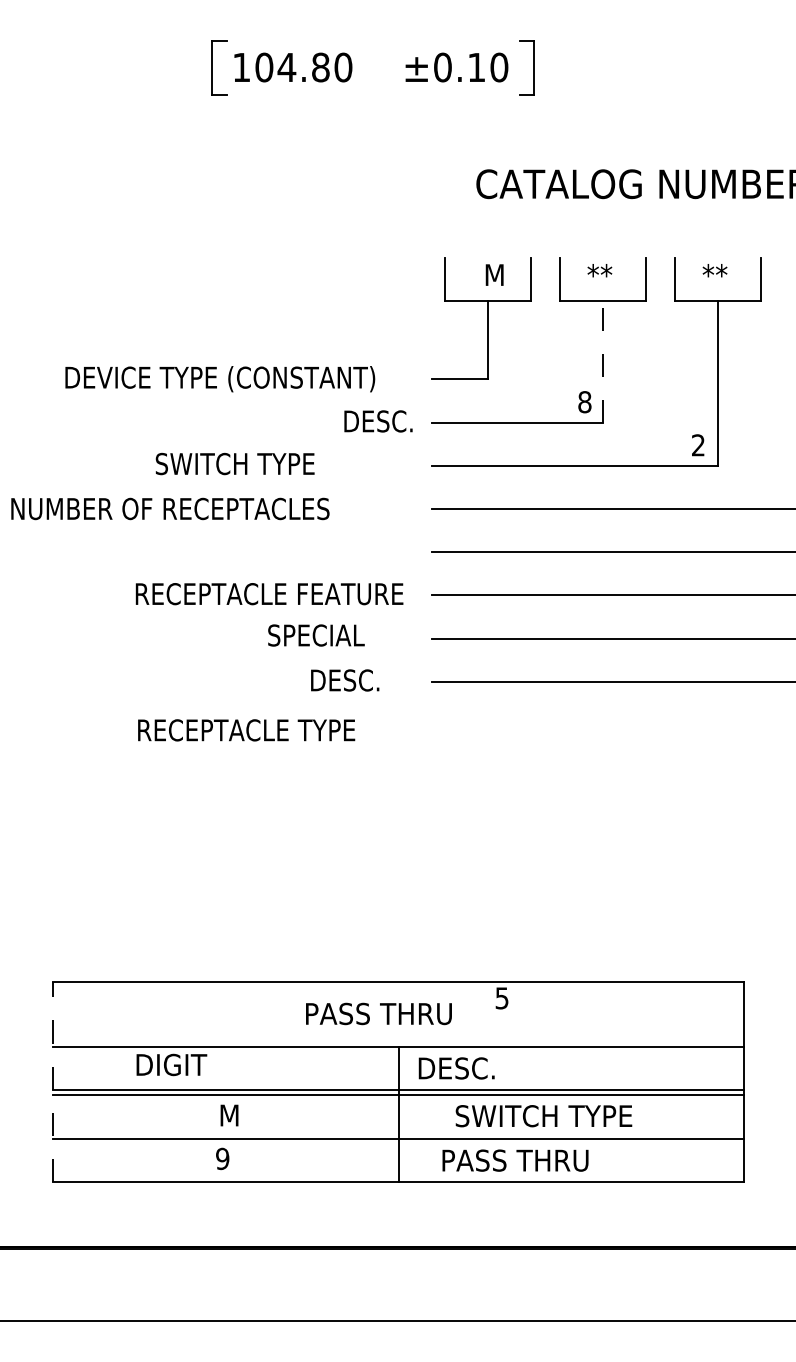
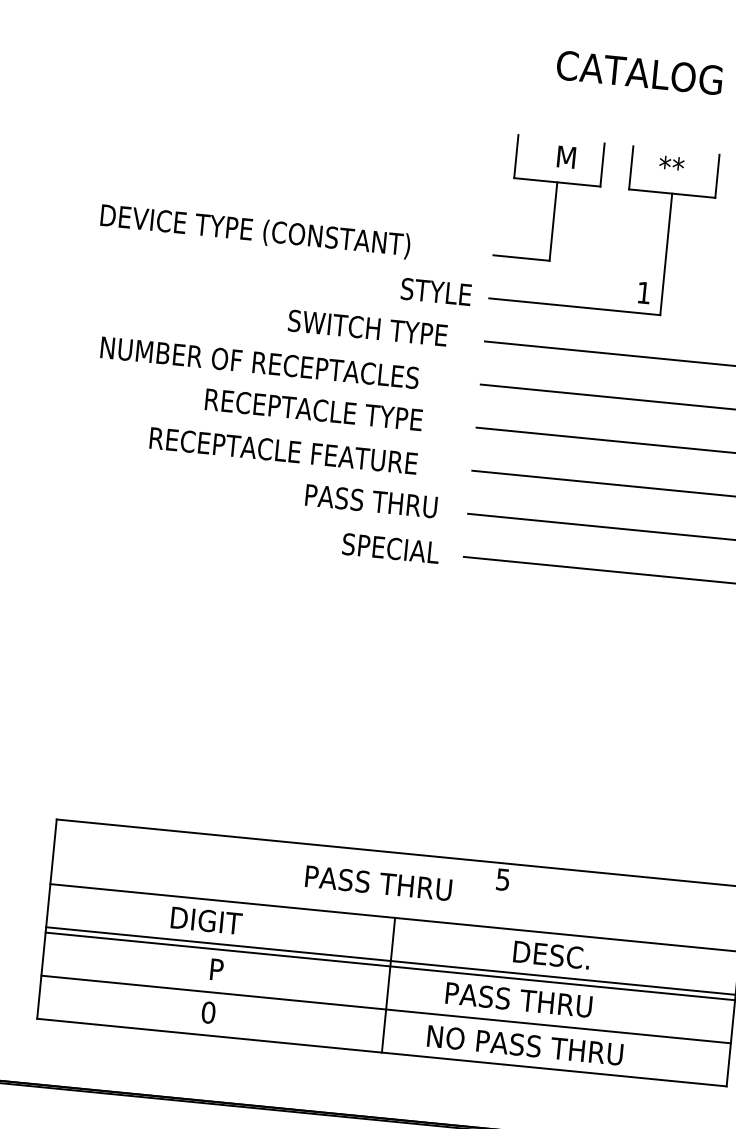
line: (603, 361) -> (666, 254), dashed -> solid
text: (220, 379) -> (255, 232), moved
text: (584, 402) -> (643, 293), 8 -> 1
text: (378, 421) -> (436, 292), DESC. -> STYLE
text: (234, 463) -> (367, 327), moved
text: (170, 508) -> (260, 362), moved
text: (269, 594) -> (283, 451), moved
text: (334, 635) -> (371, 501), SPECIAL -> PASS THRU
text: (358, 680) -> (390, 548), DESC. -> SPECIAL
text: (246, 730) -> (313, 409), moved
text: (171, 1064) -> (206, 920), moved
text: (456, 1068) -> (551, 955), moved
line: (53, 1081) -> (47, 918), dashed -> solid
text: (230, 1115) -> (220, 970), M -> P
text: (543, 1116) -> (532, 1001), SWITCH TYPE -> PASS THRU
text: (222, 1159) -> (208, 1013), 9 -> 0
text: (541, 1160) -> (526, 1045), PASS THRU -> NO PASS THRU

